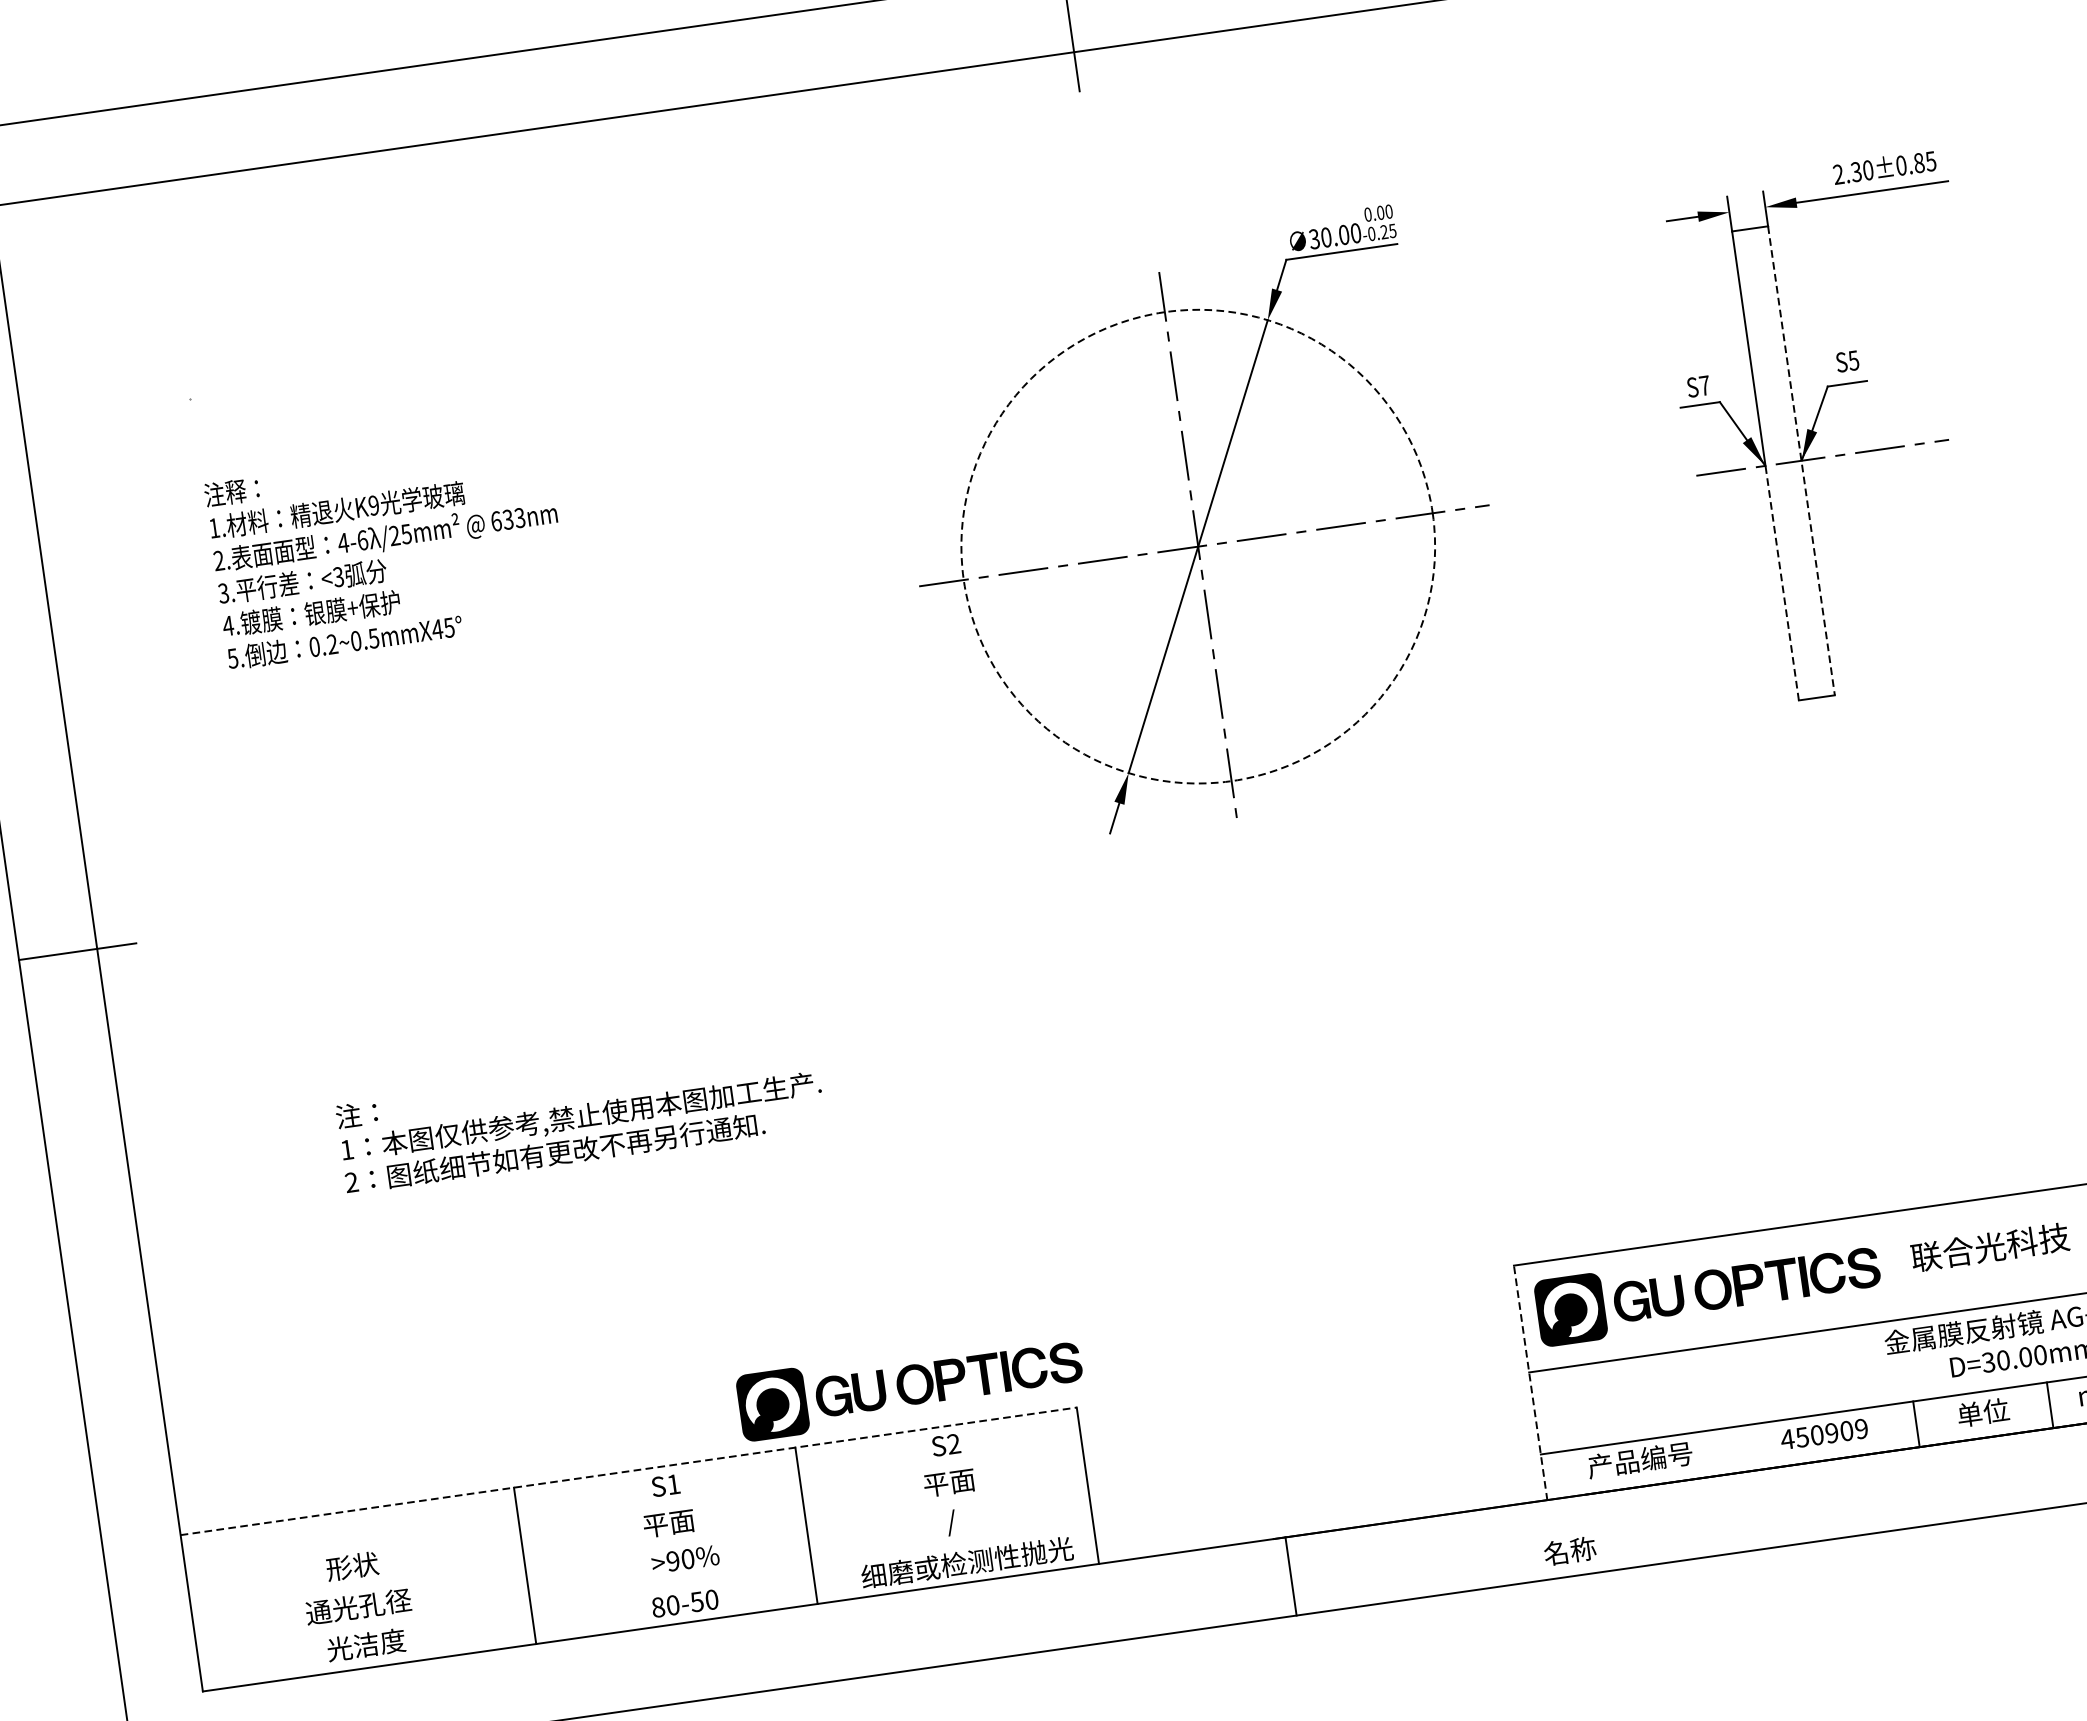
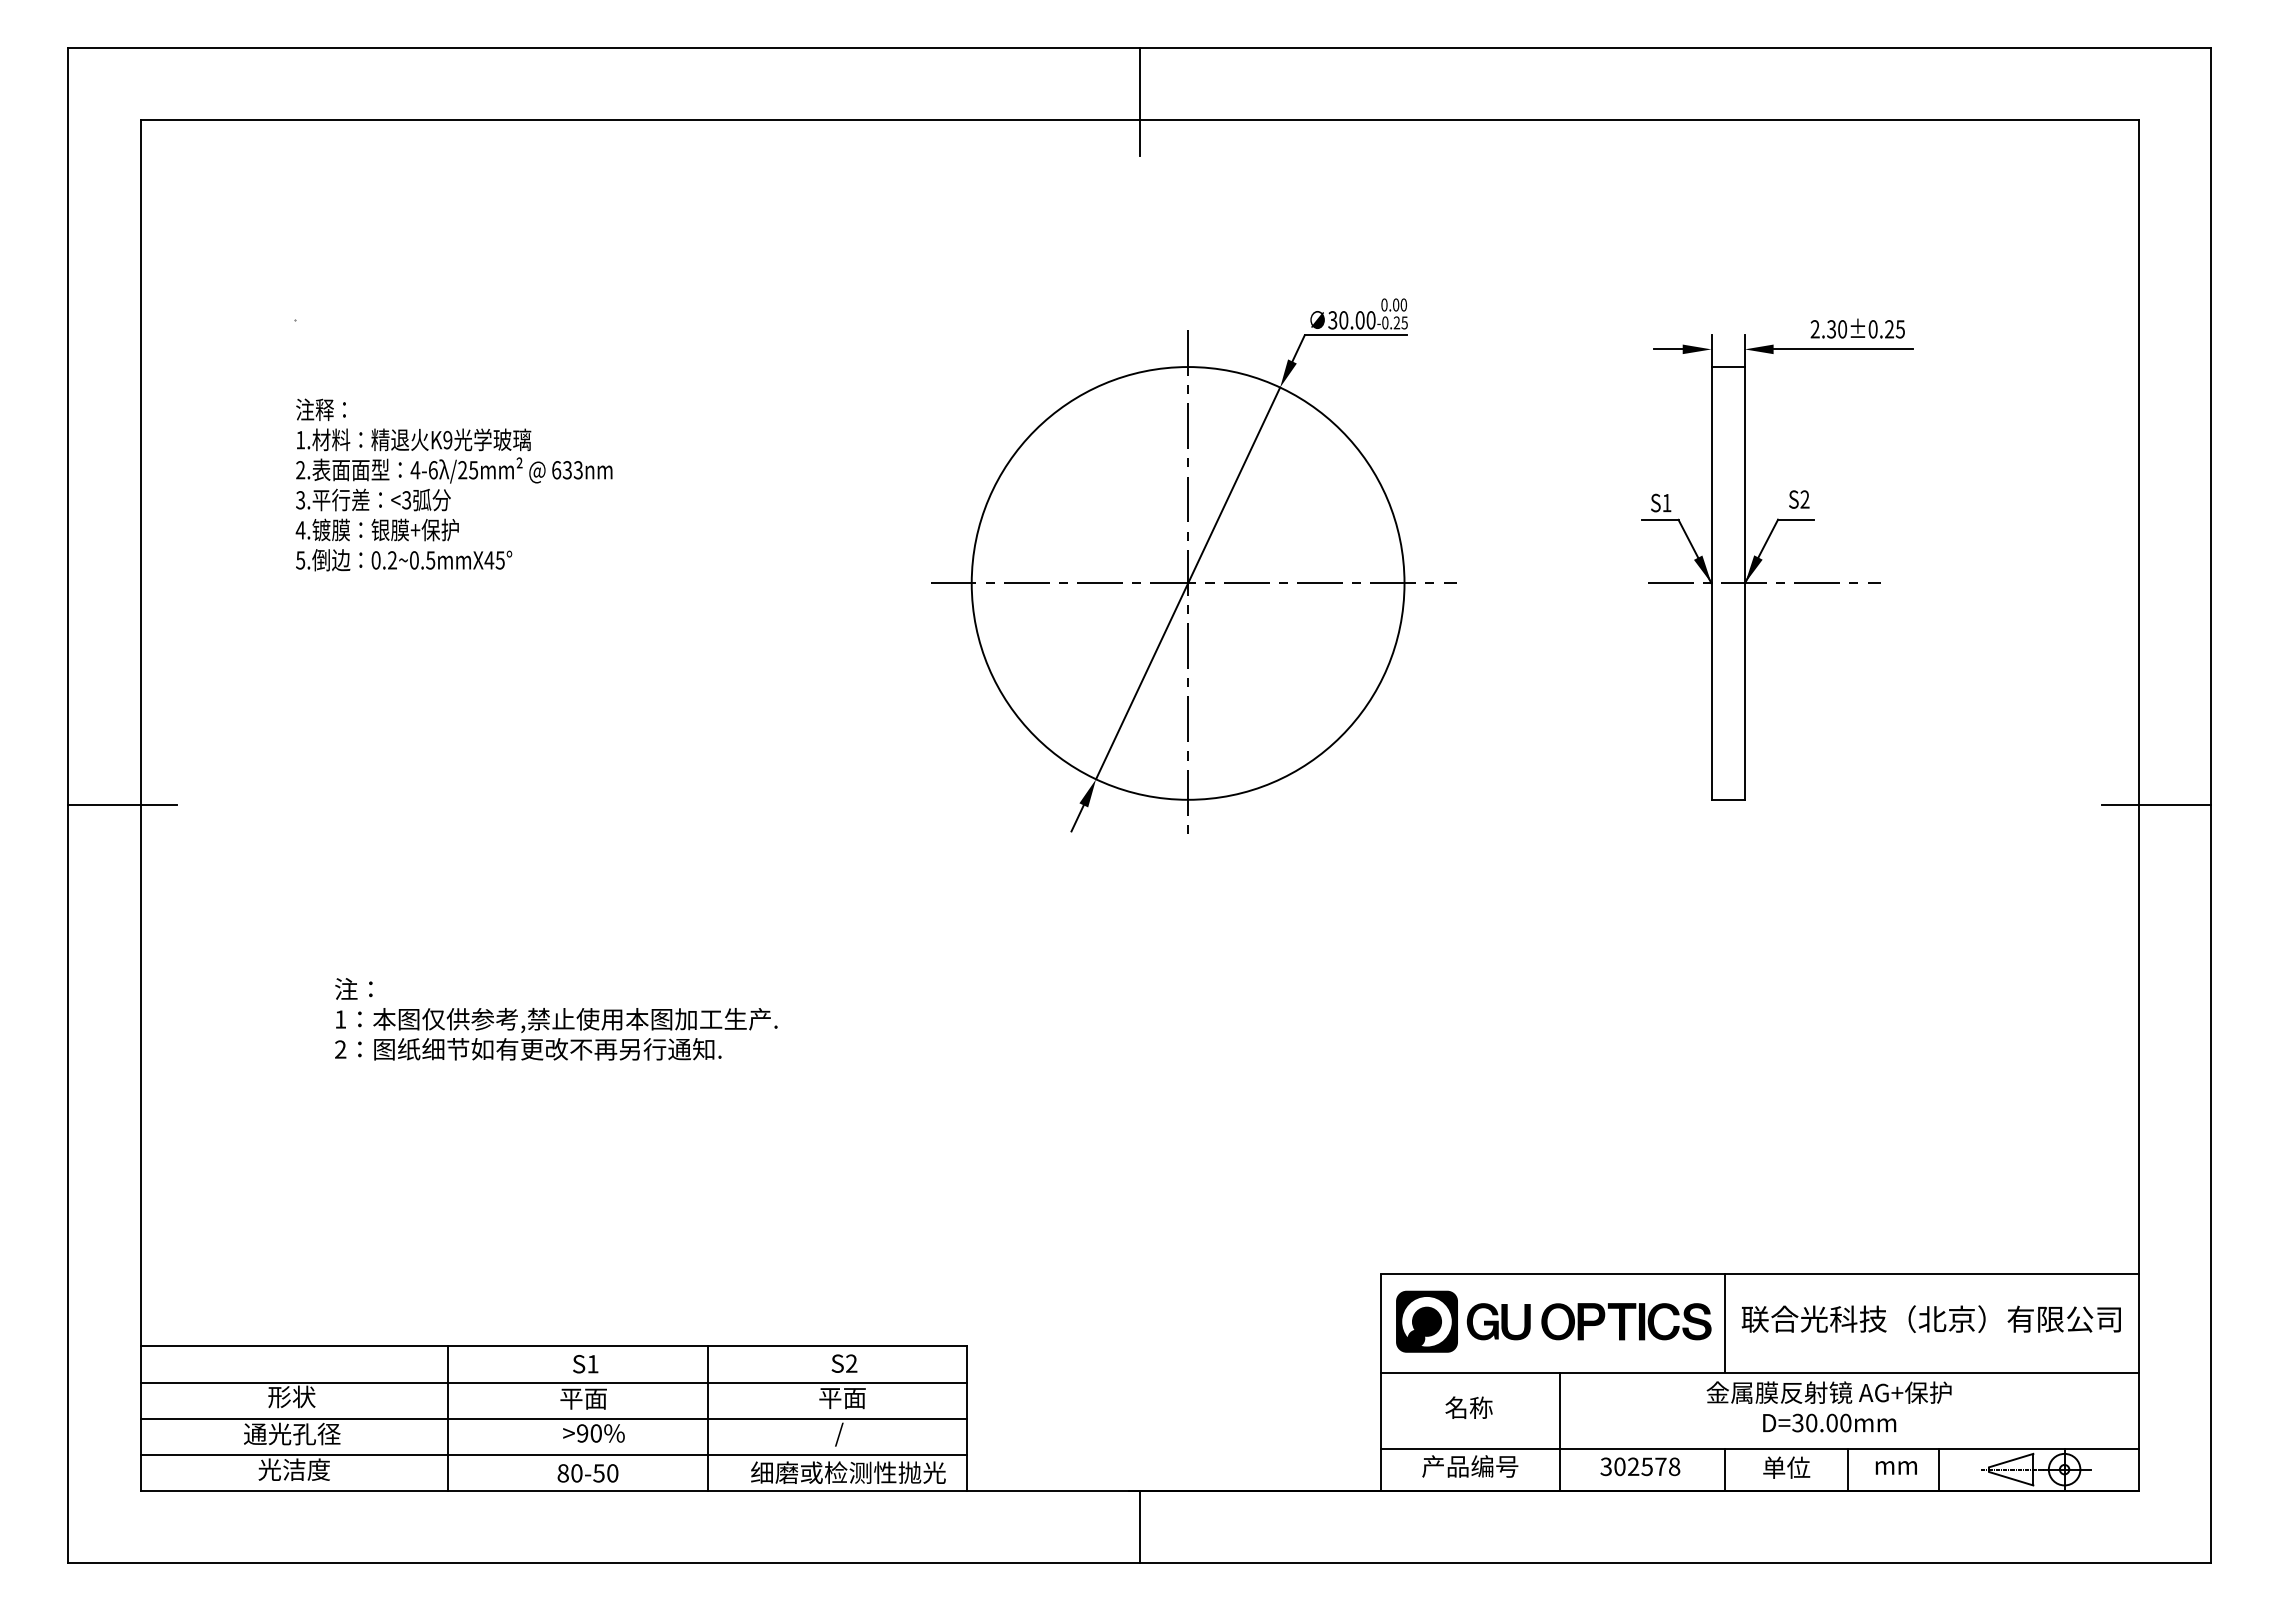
text: (1919, 163) -> (1889, 329), 2.30±0.85 -> 2.30±0.25
text: (1853, 360) -> (1804, 499), S5 -> S2
text: (1704, 386) -> (1666, 503), S7 -> S1
line: (1801, 460) -> (1744, 583), dashed -> solid
circle: (1197, 546) -> (1187, 583), dashed -> solid
line: (1782, 583) -> (1711, 691), dashed -> solid
line: (1893, 1265) -> (1724, 1323), added
line: (1531, 1382) -> (1381, 1382), dashed -> solid
part: (909, 1384) -> (819, 1304), removed
line: (1731, 1408) -> (1559, 1431), added
text: (1824, 1433) -> (1640, 1466), 450909 -> 302578
line: (629, 1471) -> (554, 1346), dashed -> solid
line: (633, 1510) -> (553, 1382), added
line: (639, 1549) -> (553, 1418), added
text: (1569, 1550) -> (1468, 1407), moved
line: (644, 1588) -> (553, 1454), added

